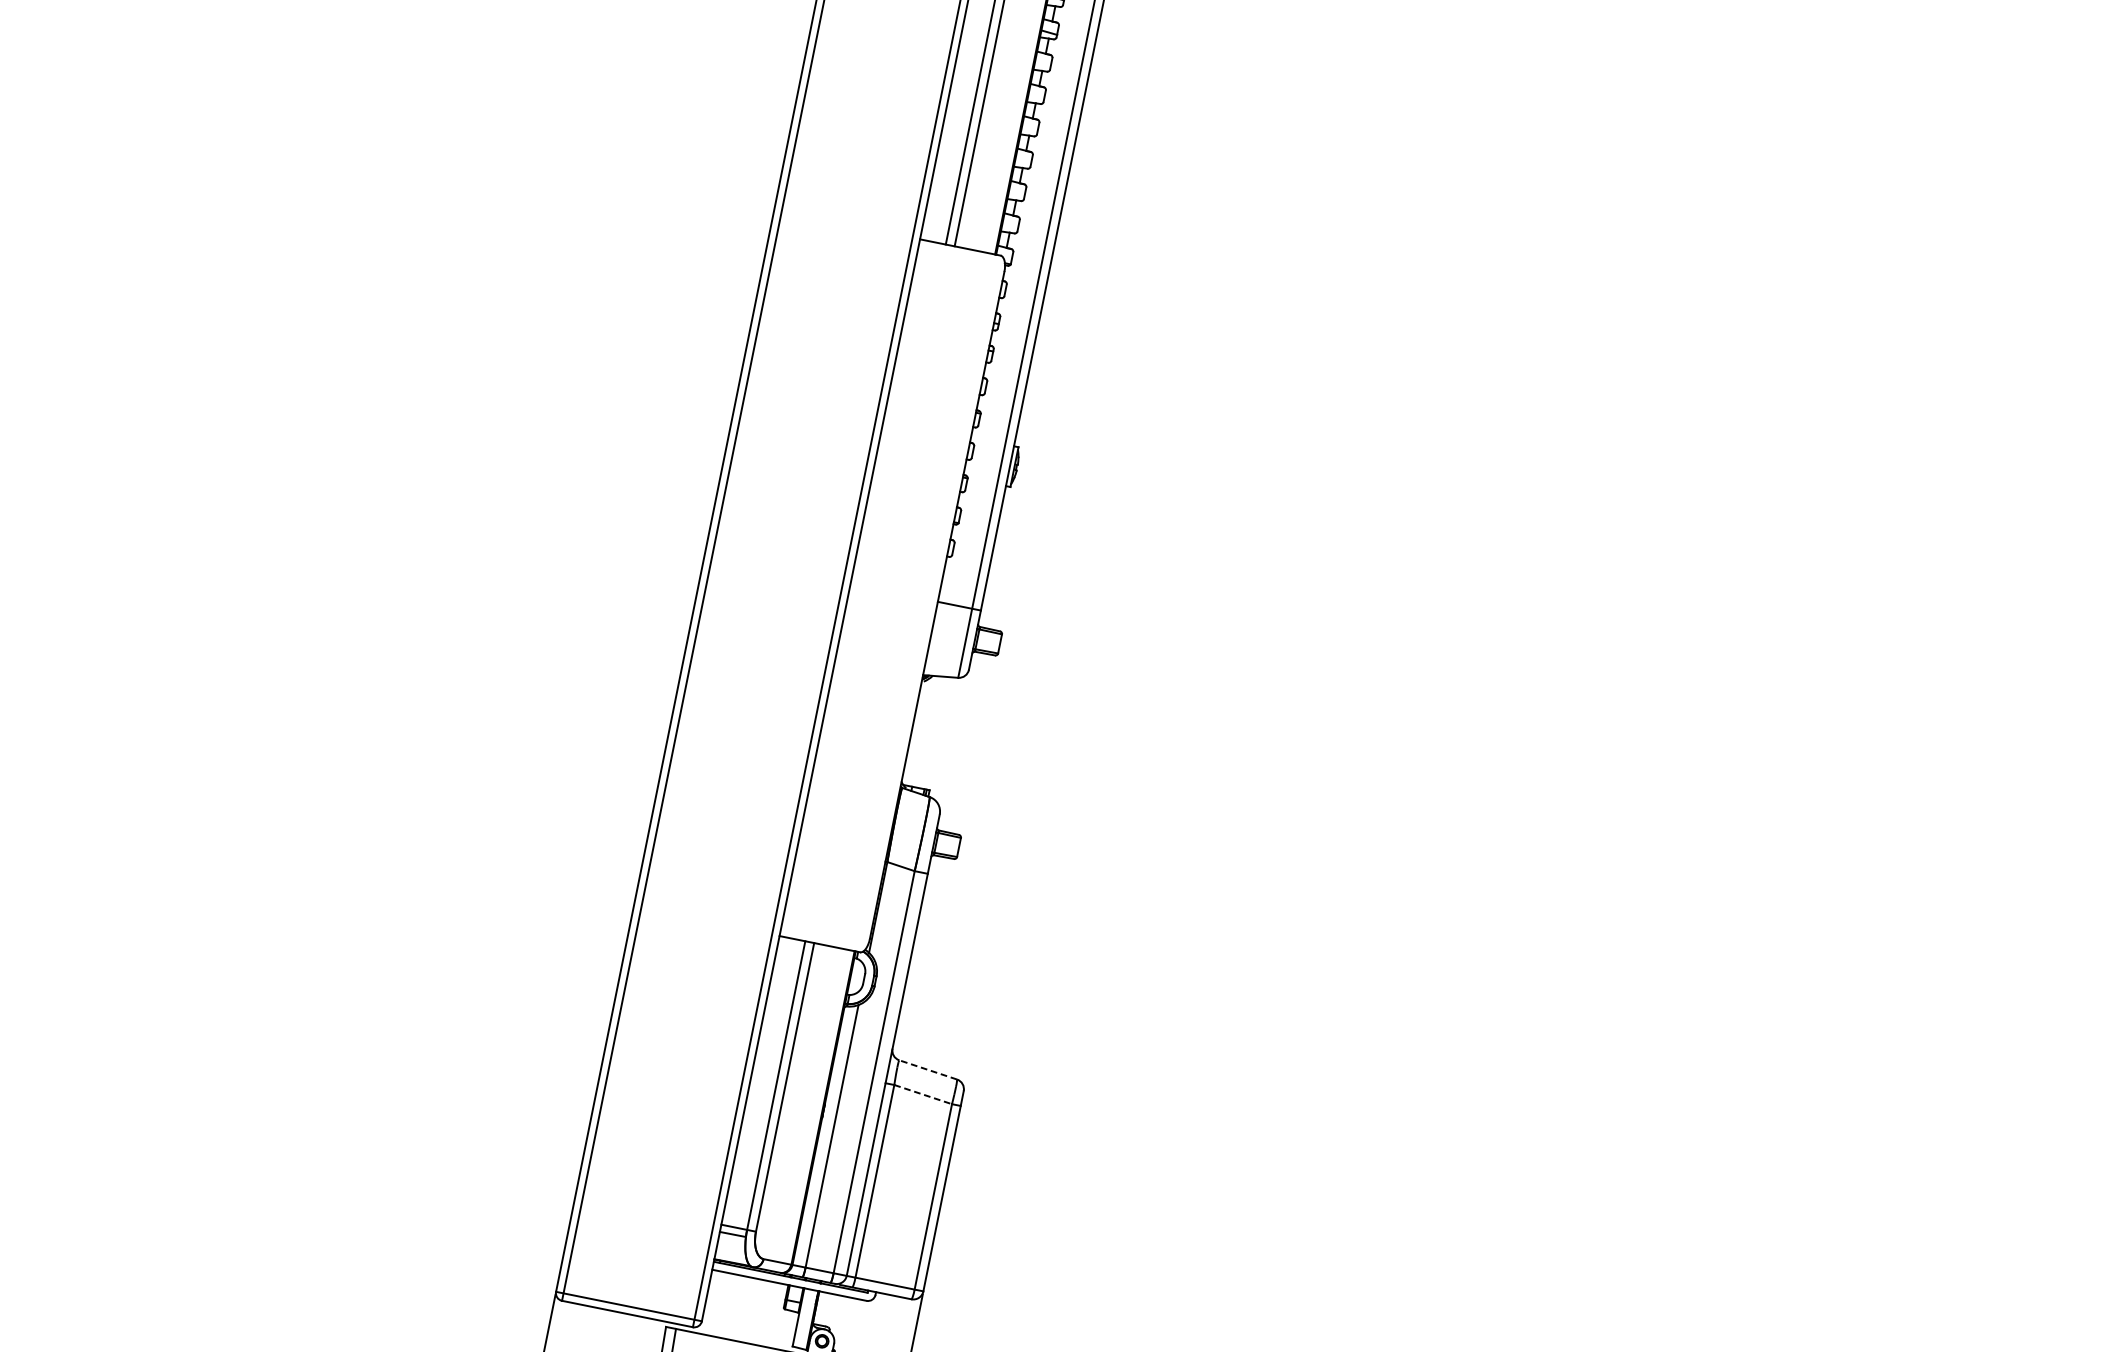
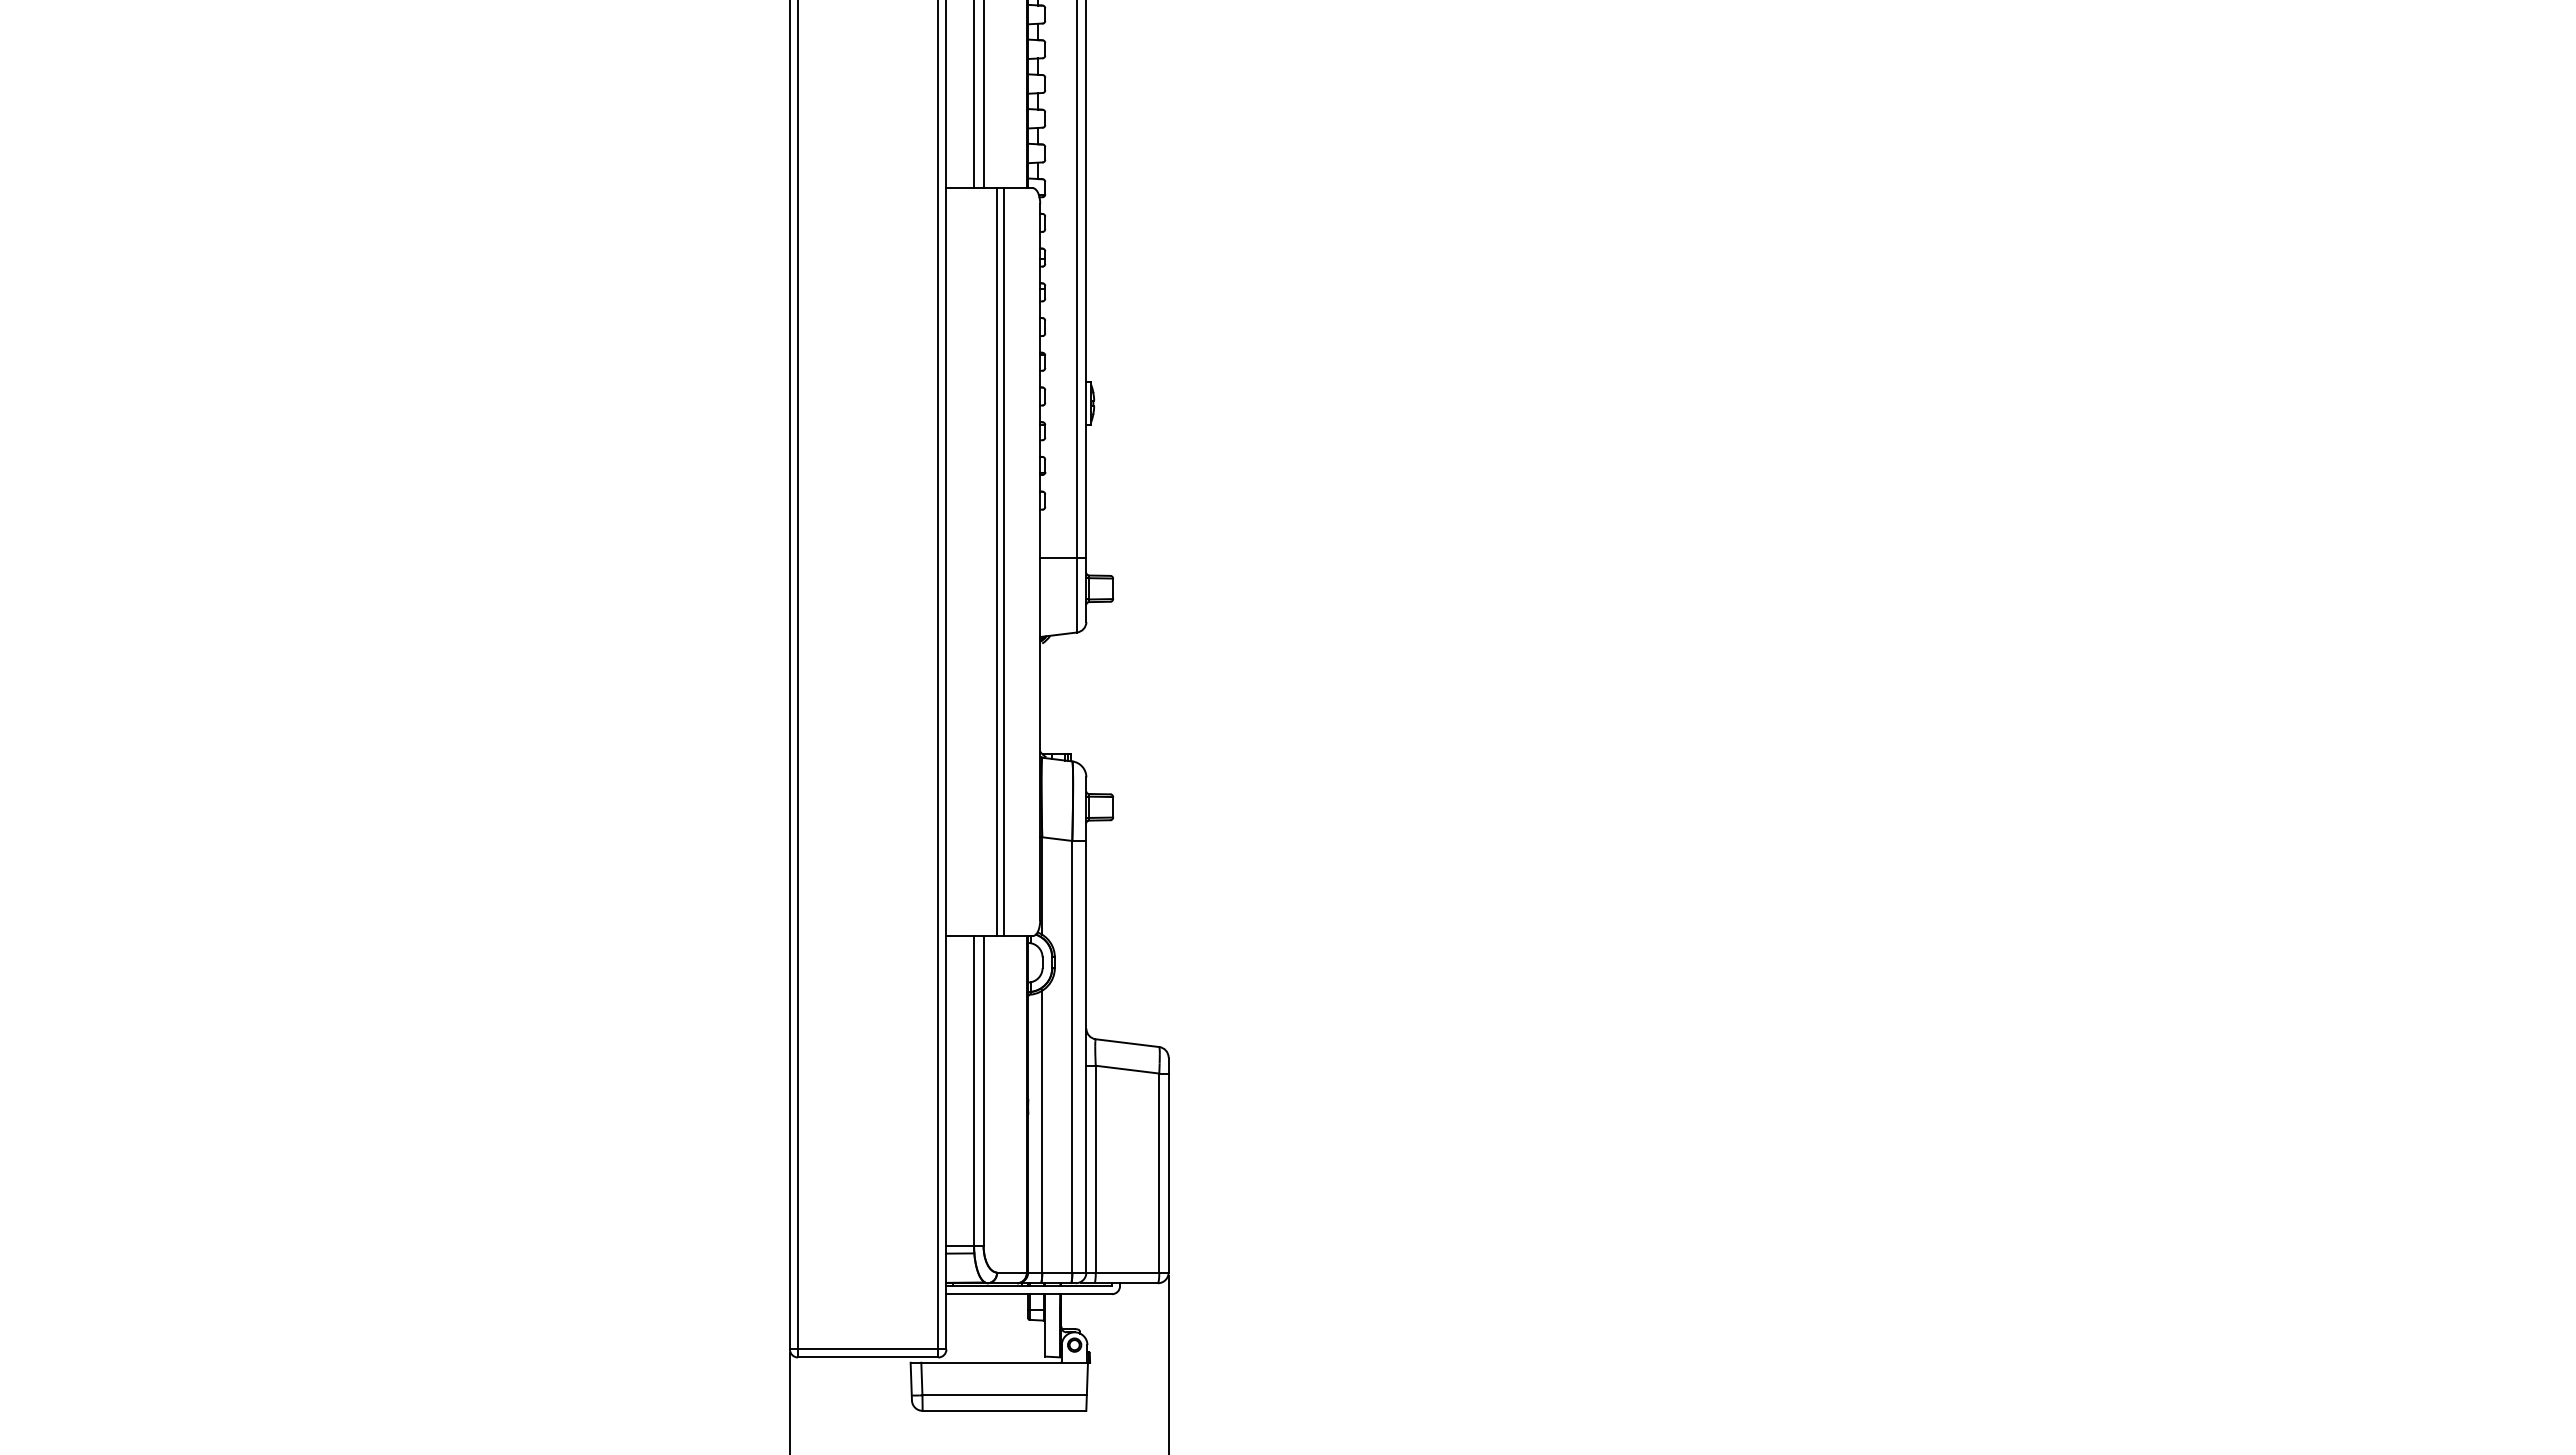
line: (896, 597) -> (996, 562), added
line: (902, 598) -> (1003, 562), added
line: (928, 1070) -> (1127, 1043), dashed -> solid
line: (923, 1094) -> (1127, 1069), dashed -> solid

